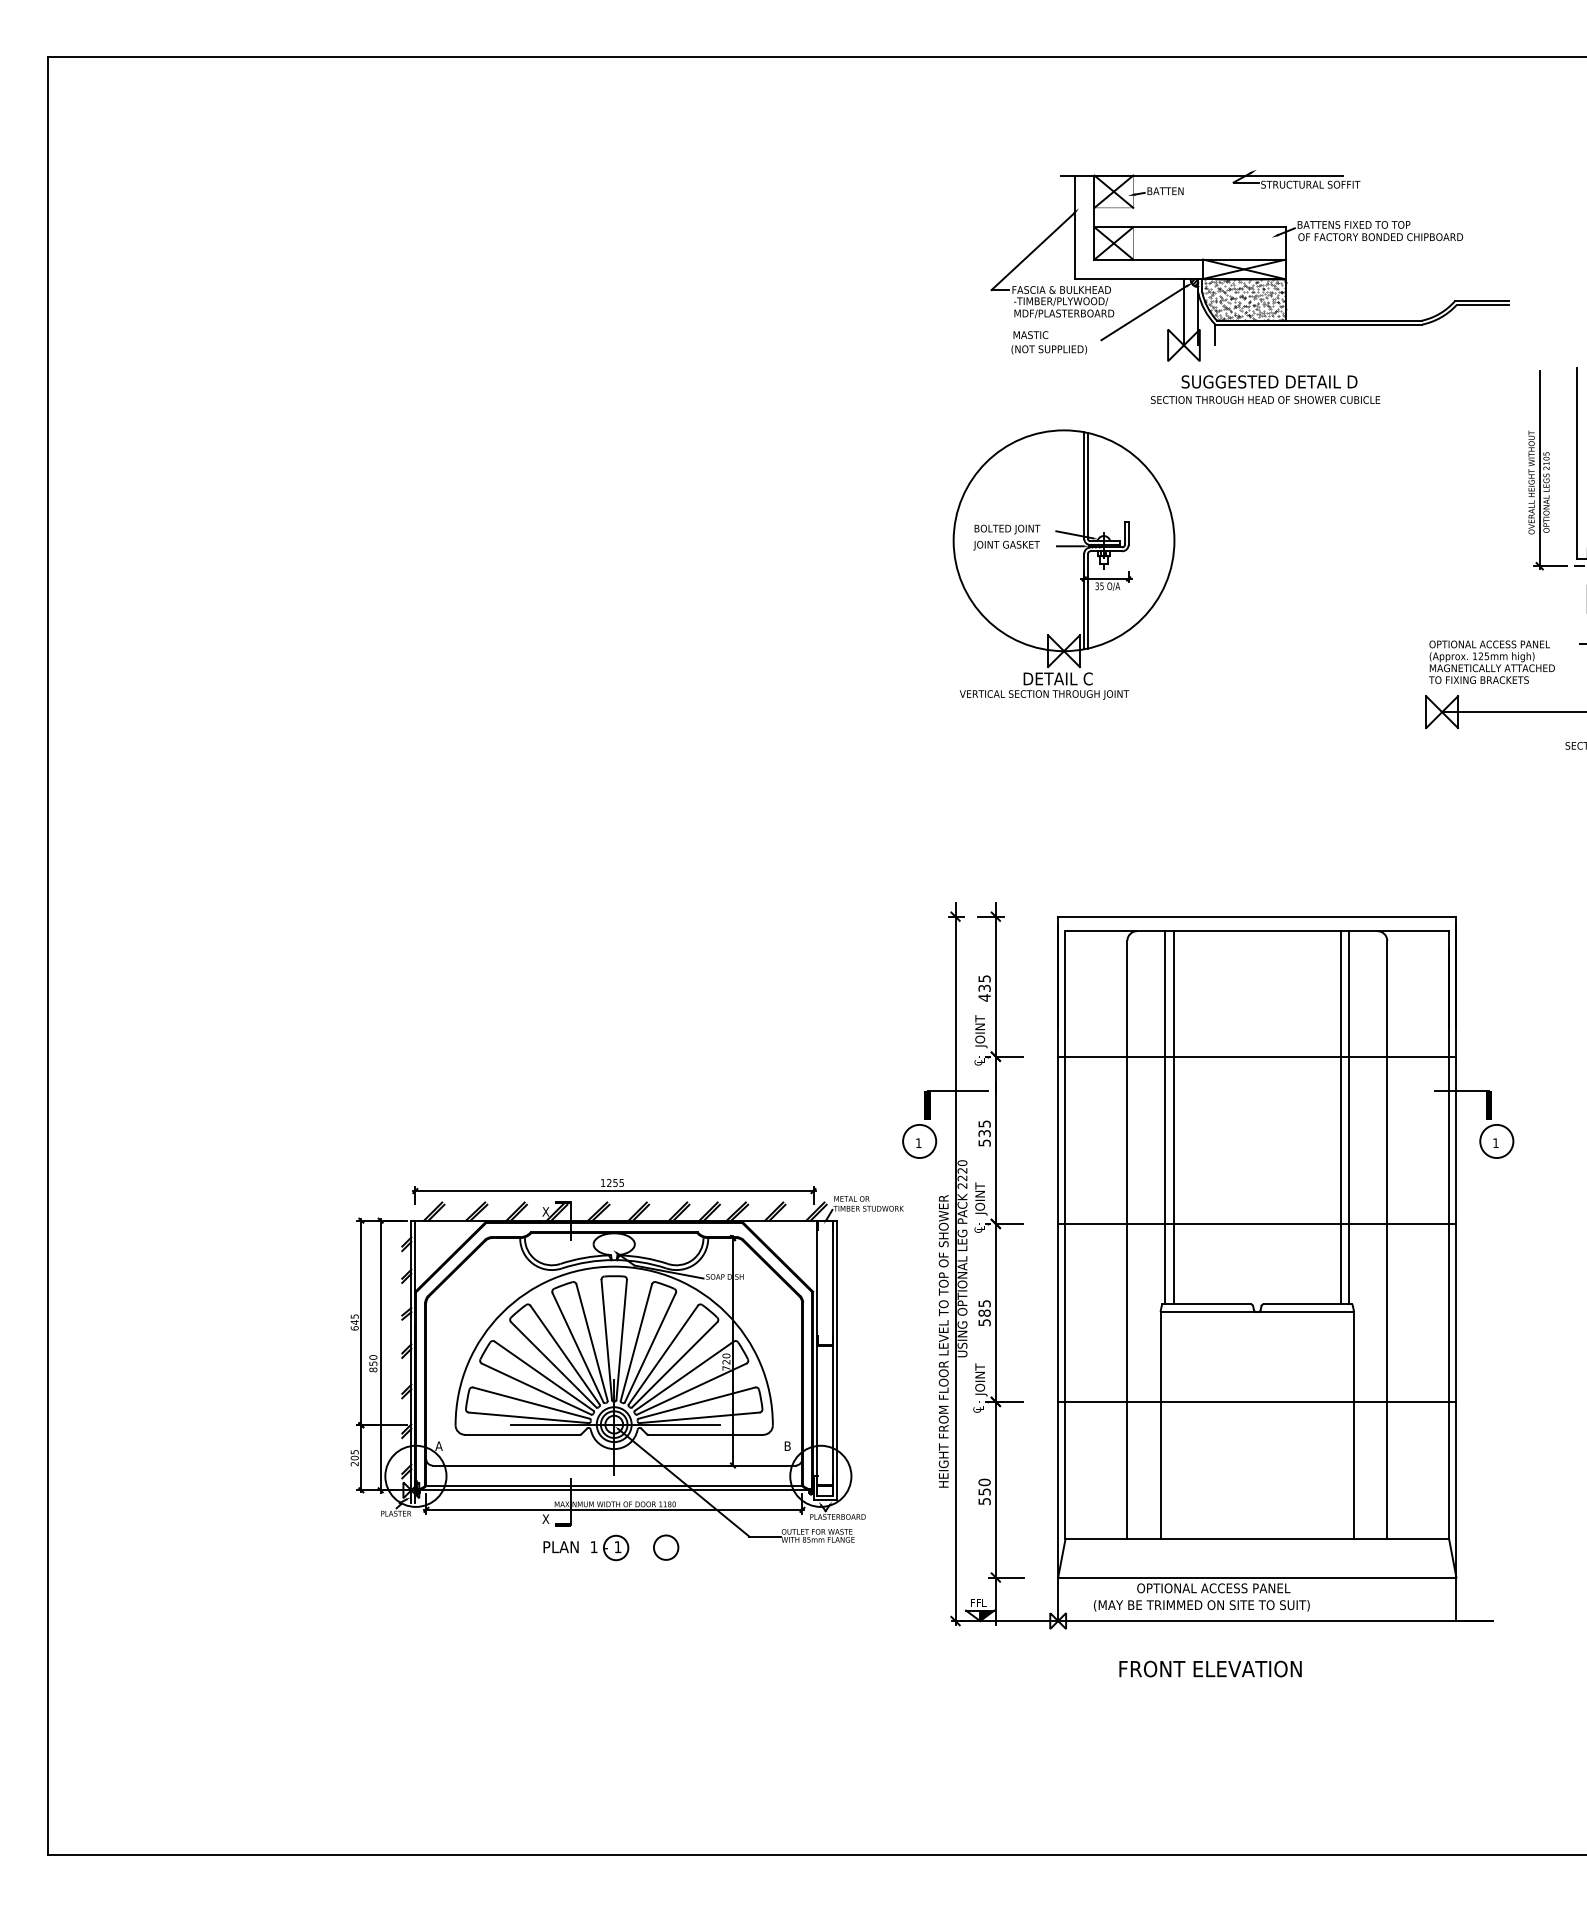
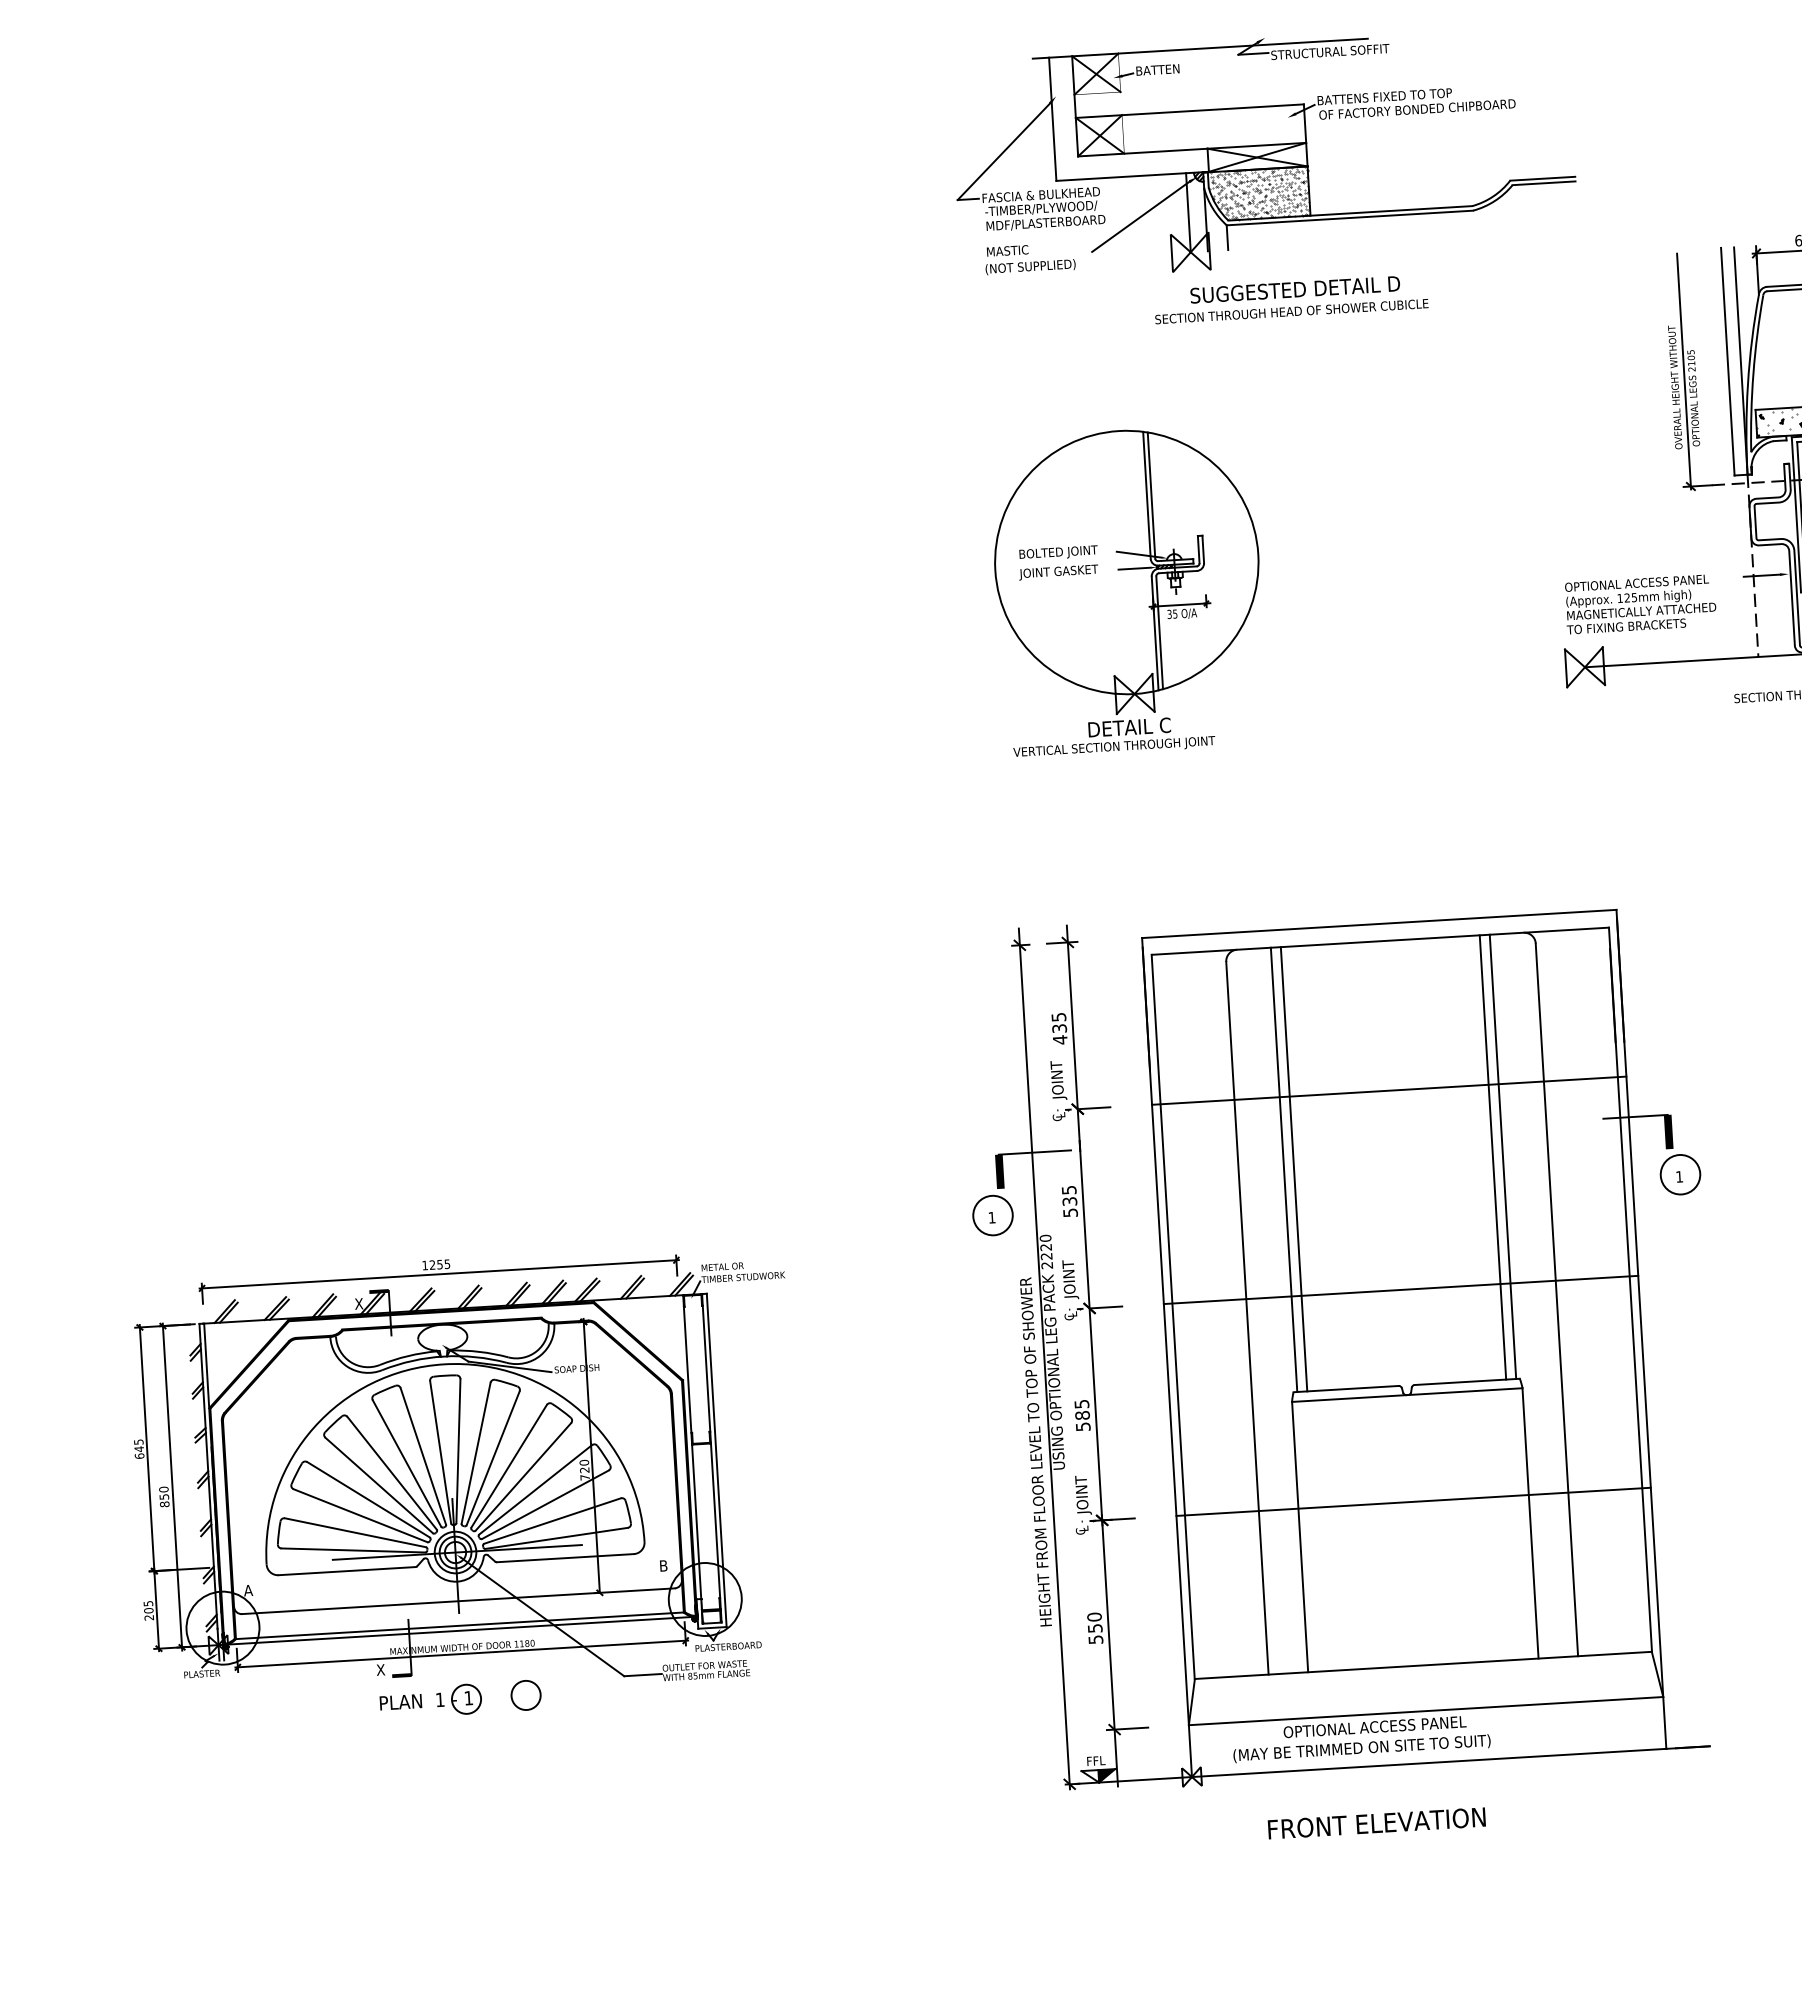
part: (1249, 286) -> (1264, 177), moved
part: (1063, 564) -> (1127, 590), moved
part: (626, 1370) -> (466, 1487), moved

